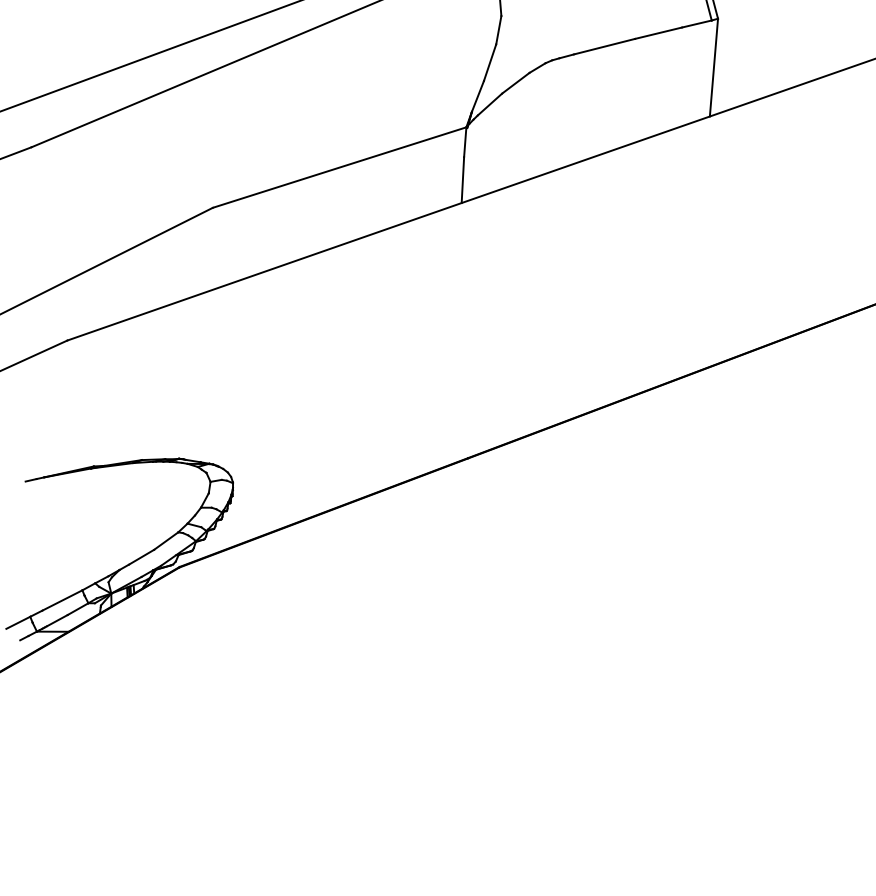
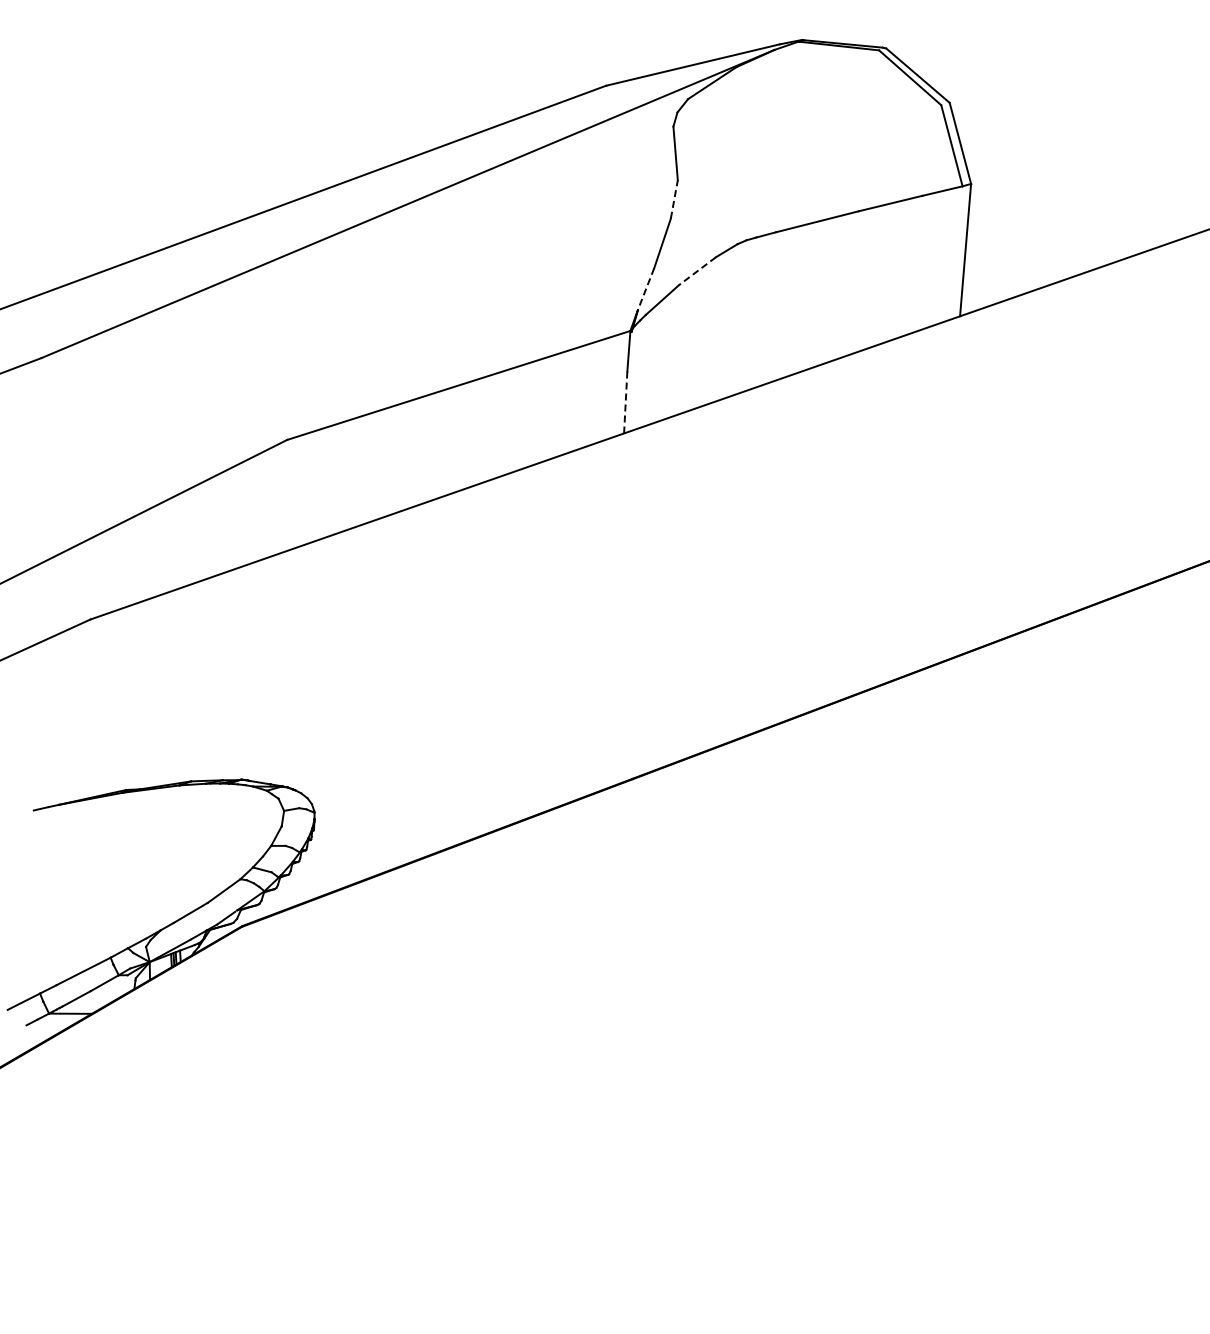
line: (498, 30) -> (674, 199), solid -> dashed
line: (515, 83) -> (697, 271), solid -> dashed
line: (477, 96) -> (645, 289), solid -> dashed
line: (462, 179) -> (625, 401), solid -> dashed

